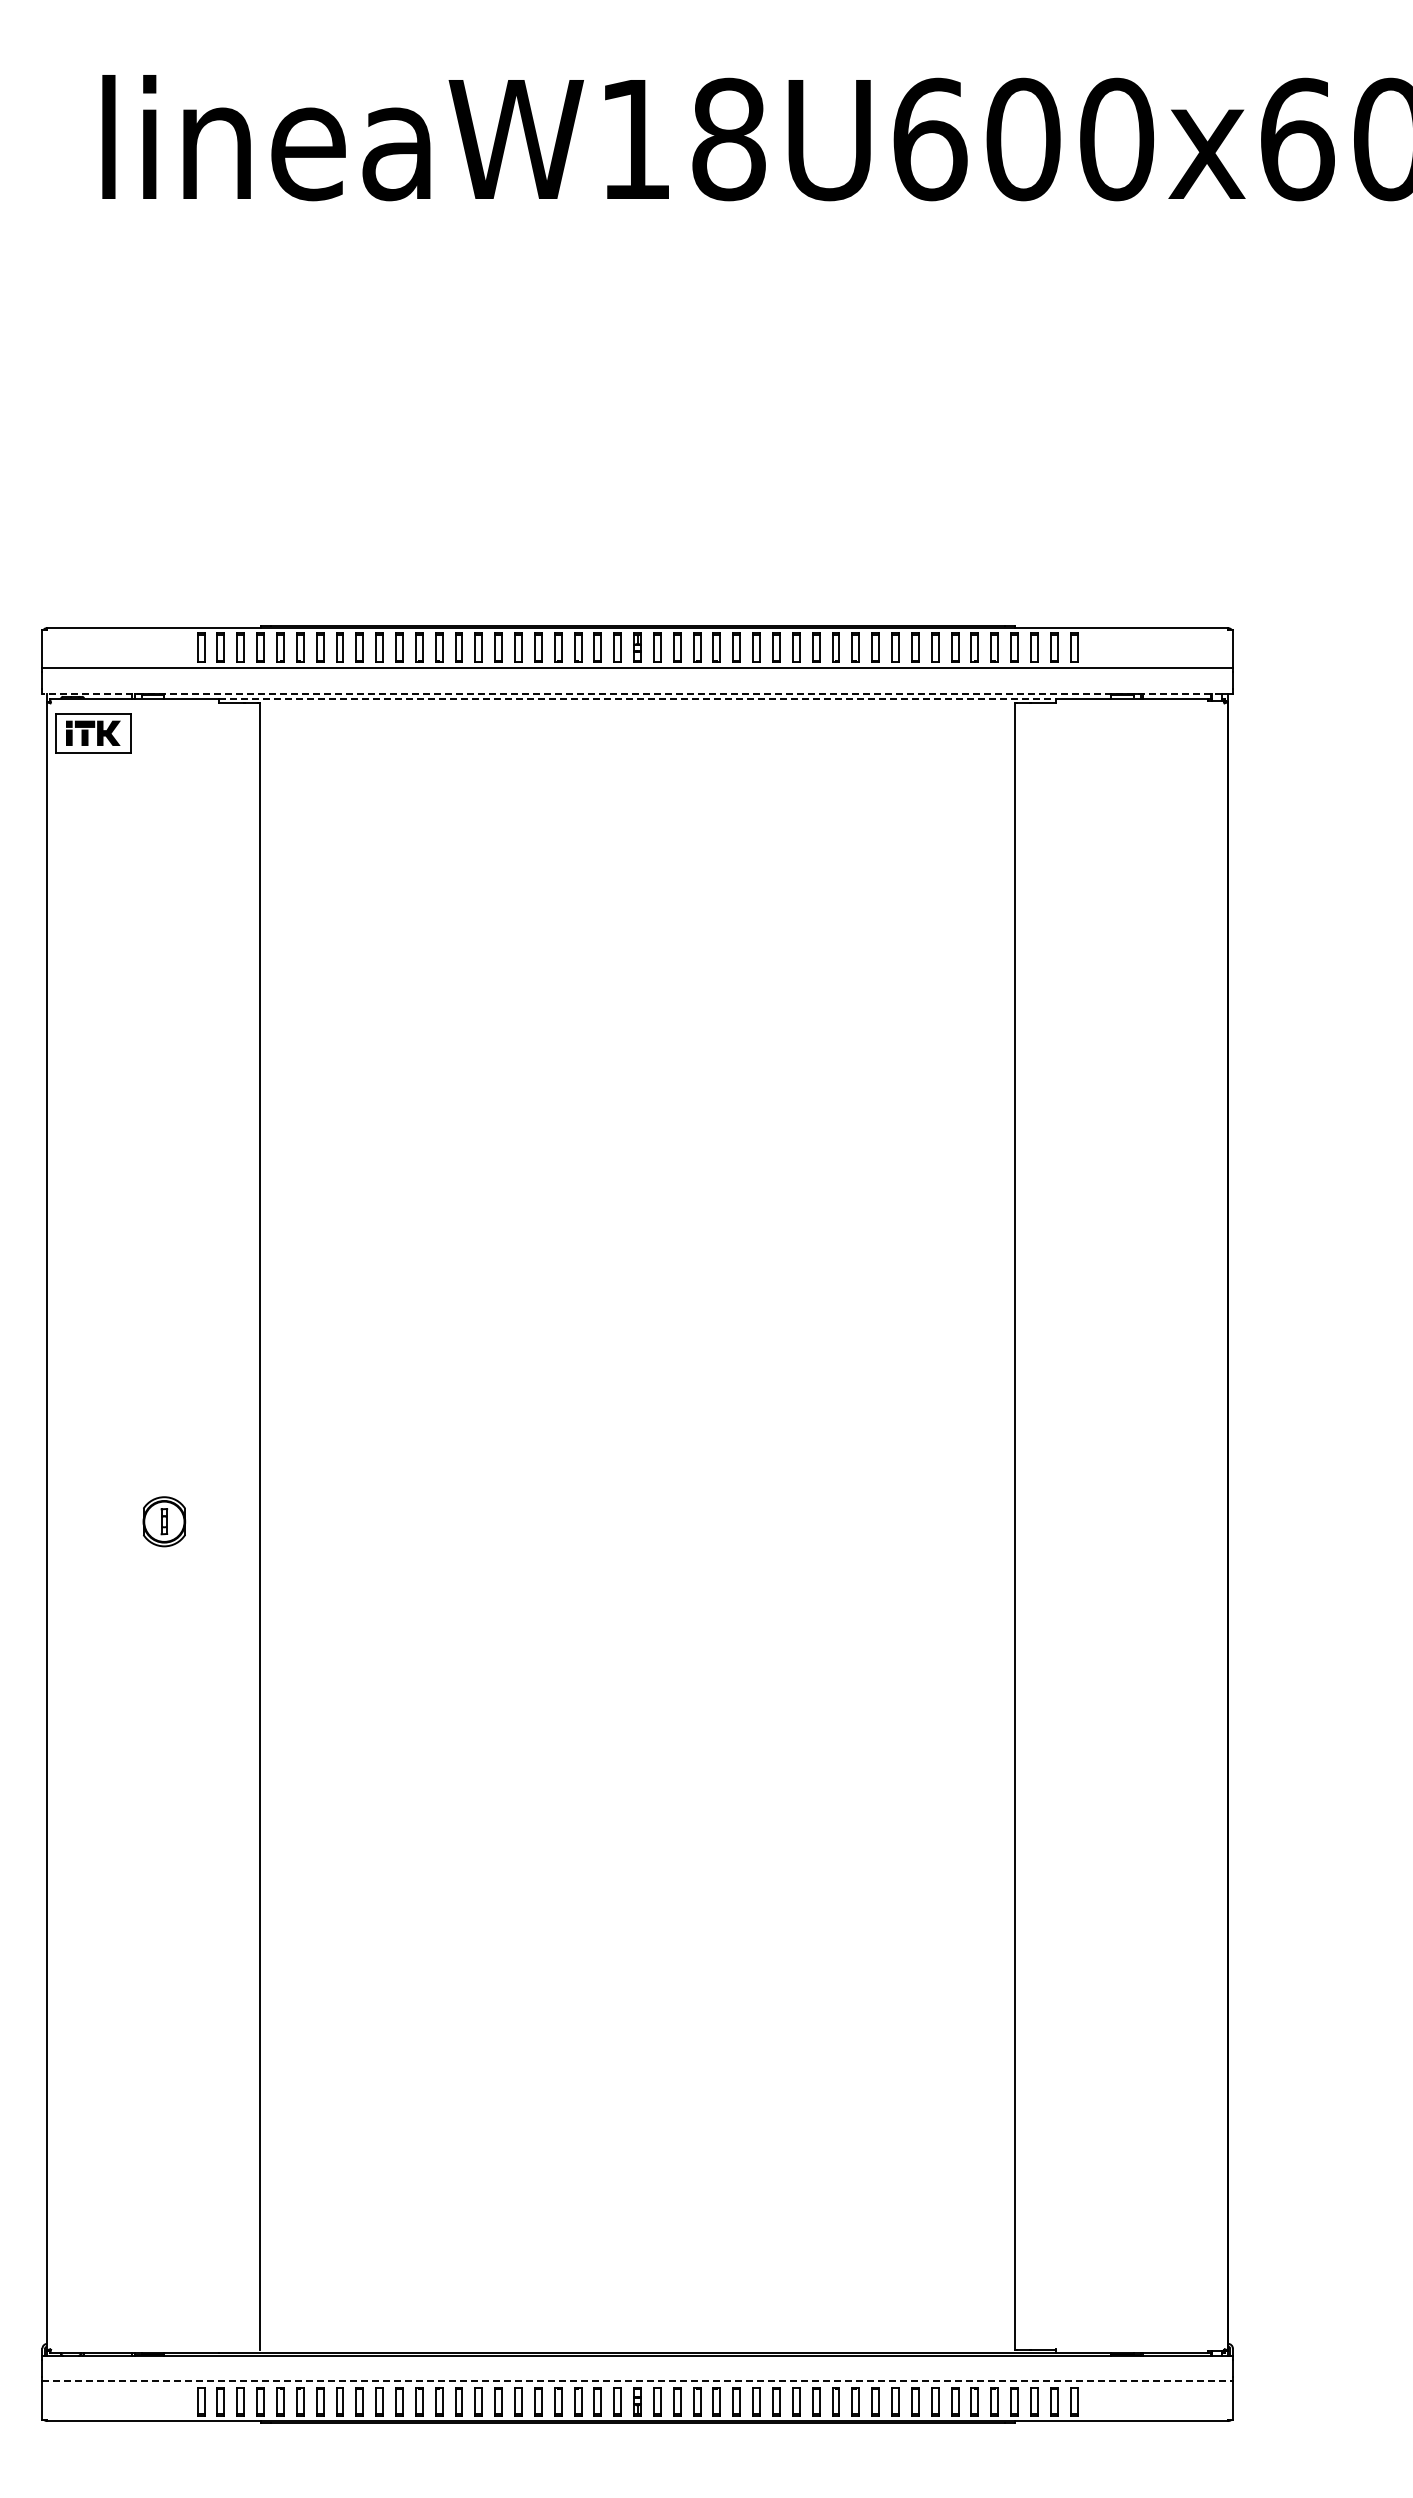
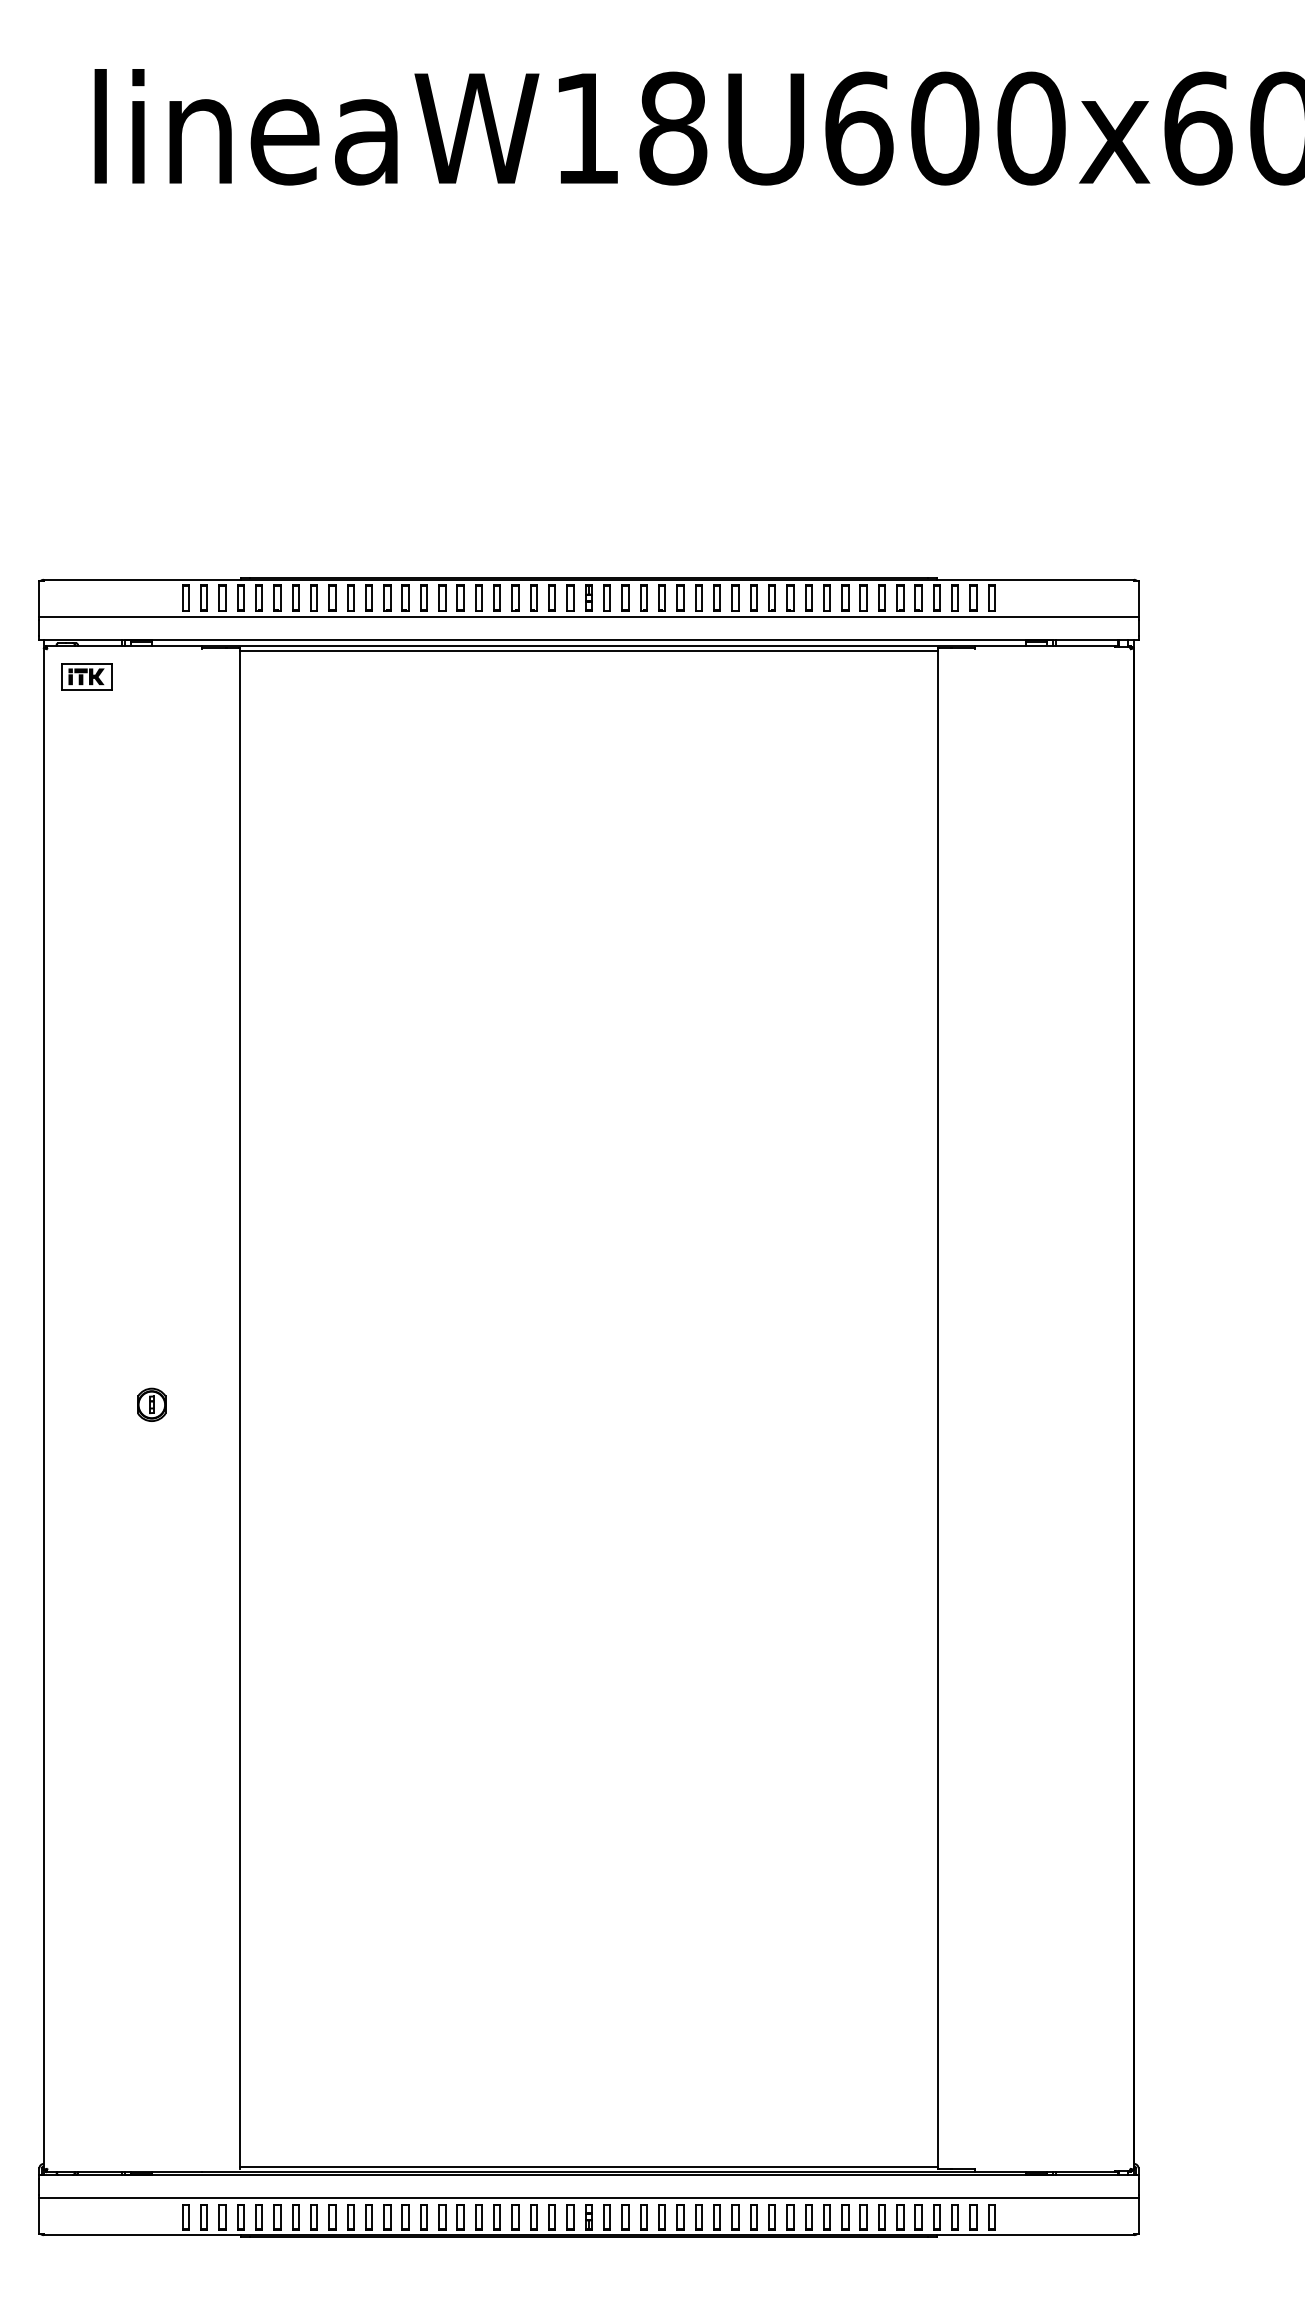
line: (632, 693) -> (584, 640), dashed -> solid
line: (637, 699) -> (588, 645), dashed -> solid
line: (637, 705) -> (588, 651), added
part: (93, 732) -> (86, 676), size x0.71
part: (163, 1521) -> (151, 1404), size x0.71
line: (637, 2347) -> (588, 2167), added
line: (638, 2380) -> (589, 2197), dashed -> solid

